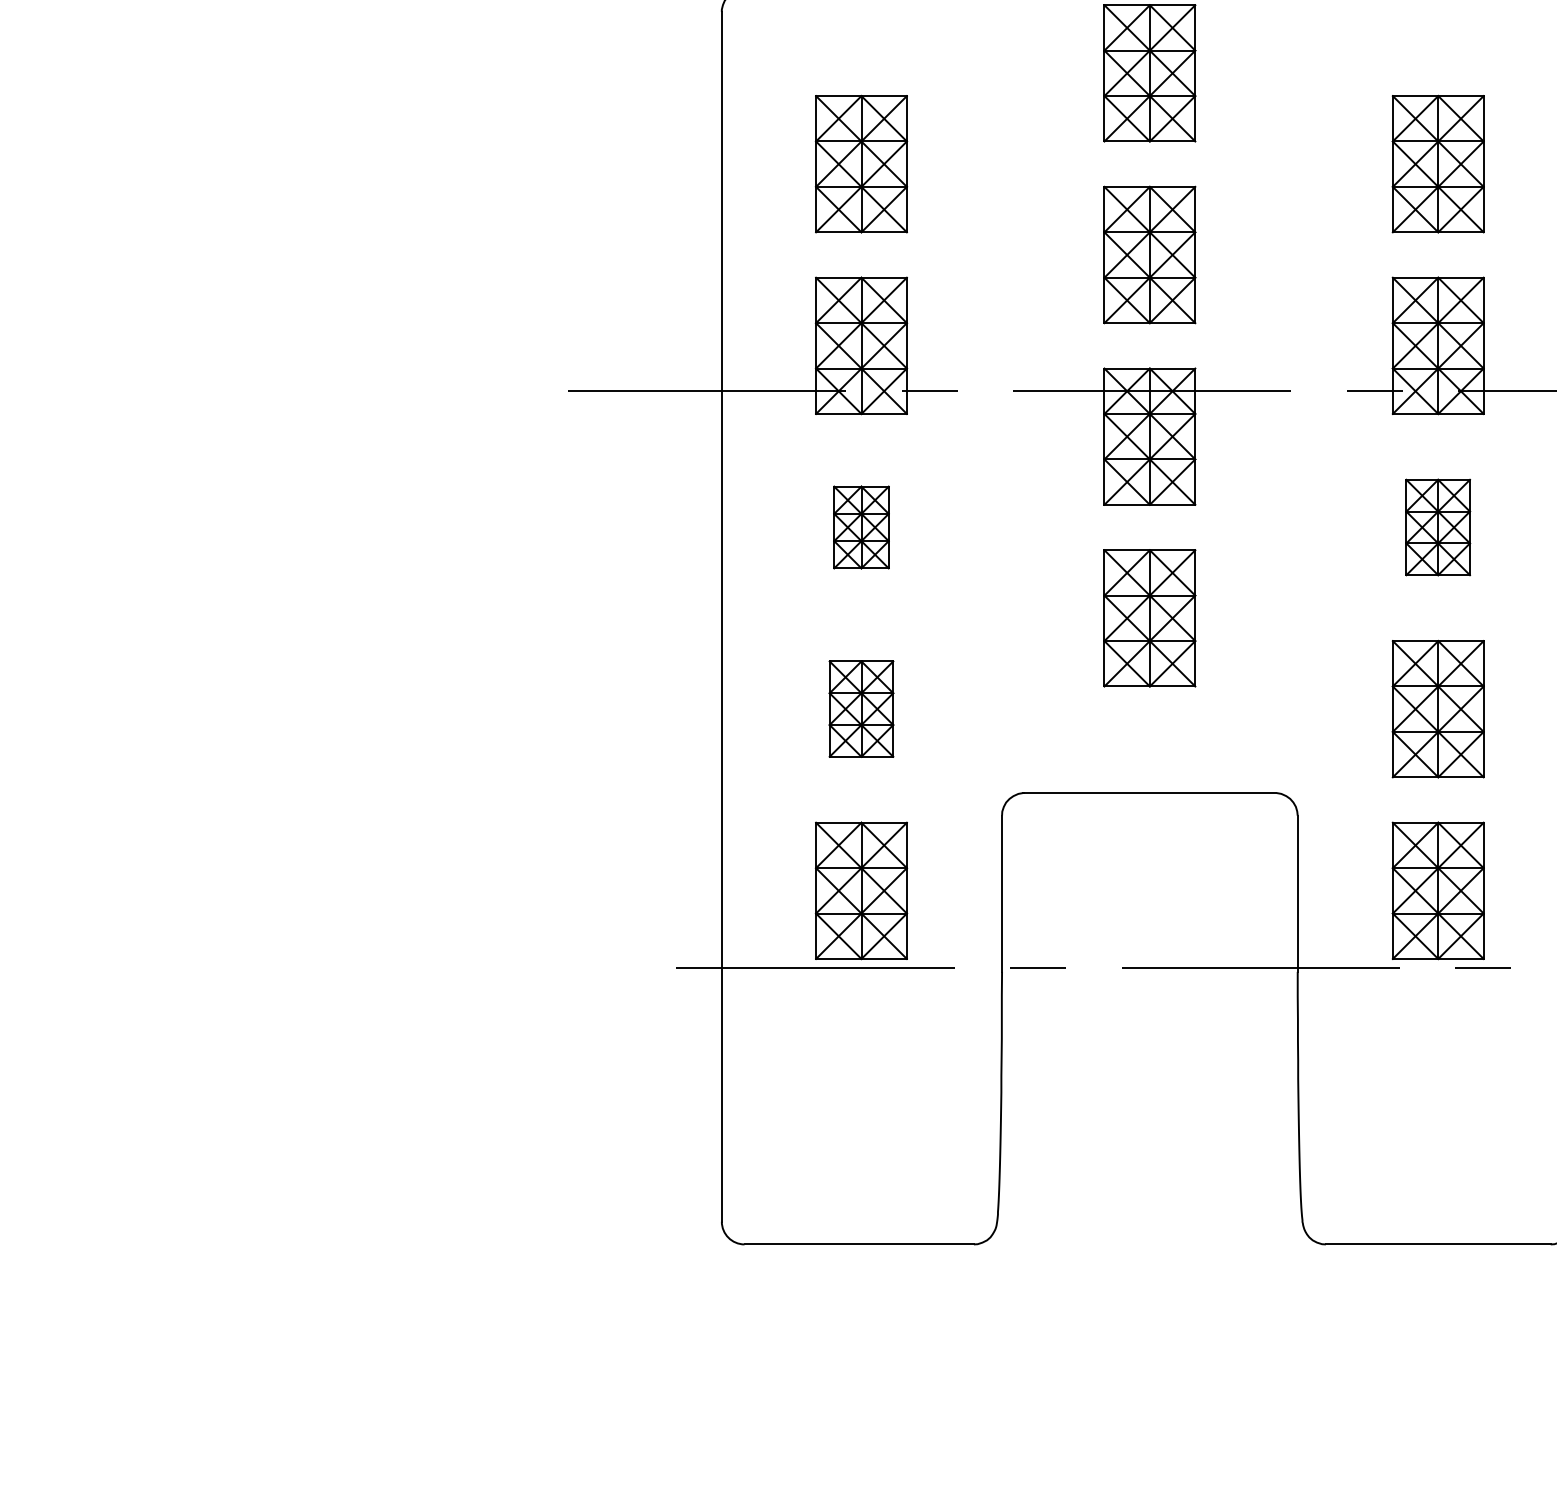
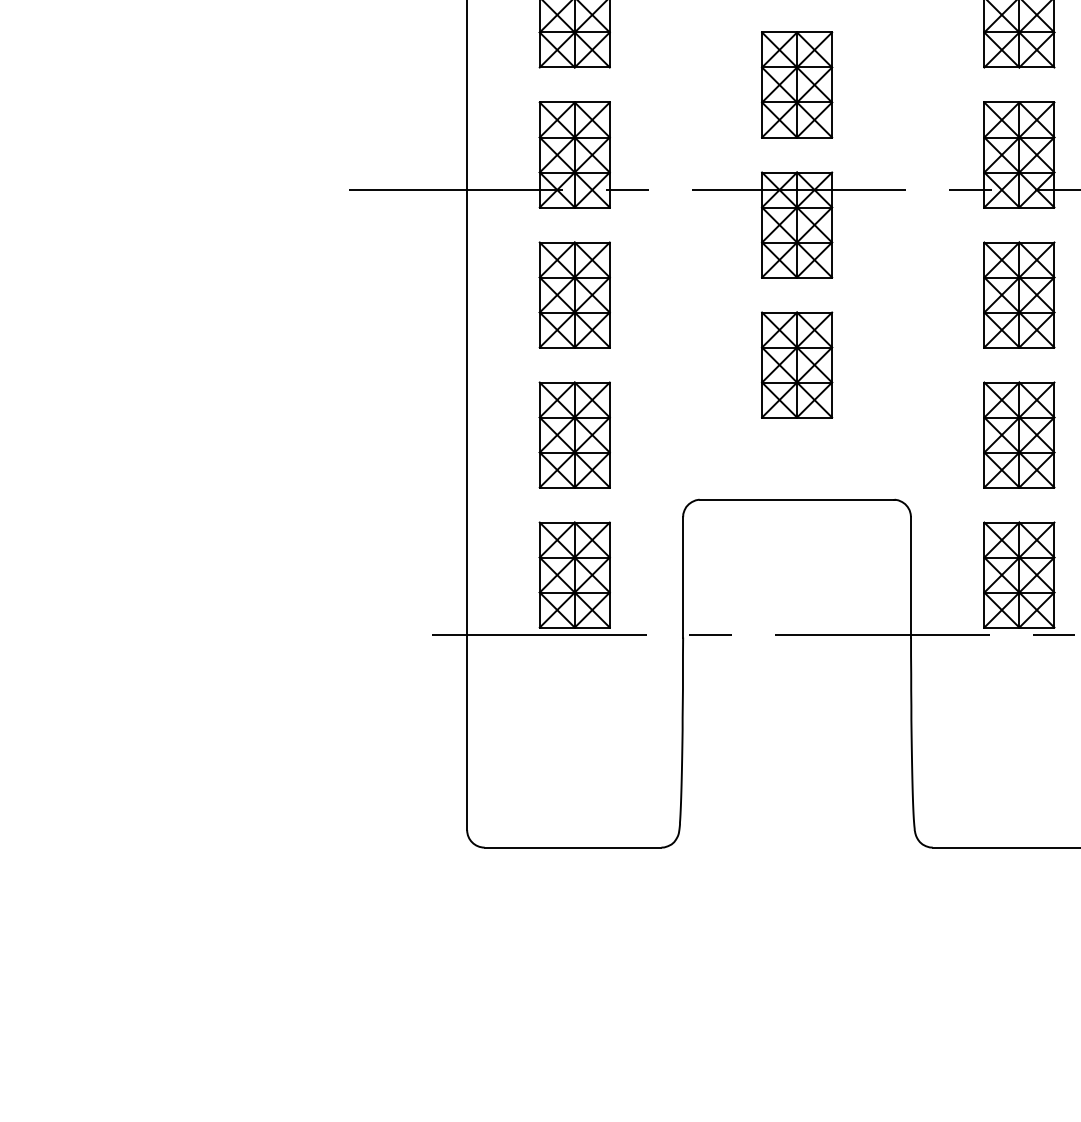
part: (861, 527) -> (574, 295), size x1.67
part: (1437, 527) -> (1018, 295), size x1.43
part: (861, 708) -> (574, 434), size x1.43

